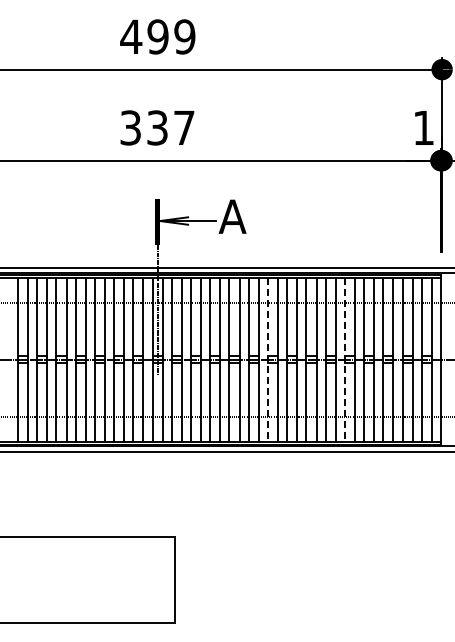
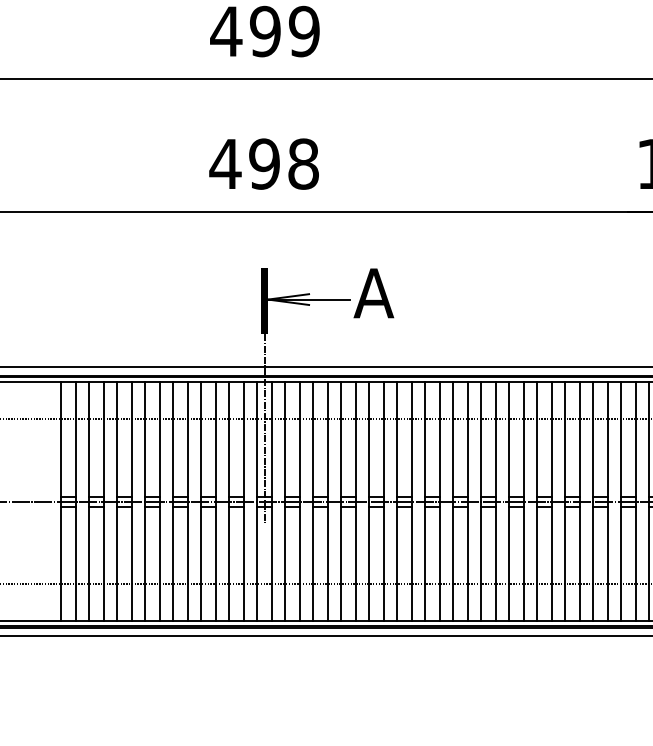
text: (156, 127) -> (263, 163), 337 -> 498
line: (267, 359) -> (424, 501), dashed -> solid
line: (344, 359) -> (536, 501), dashed -> solid

